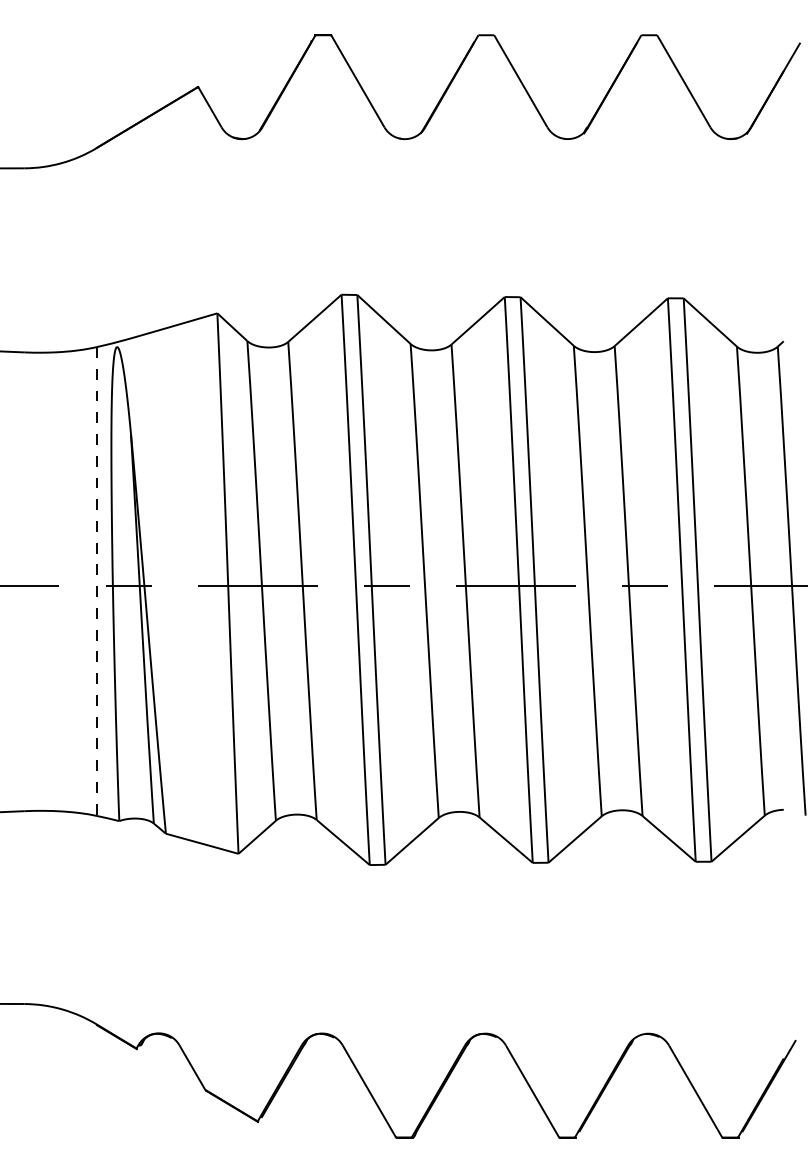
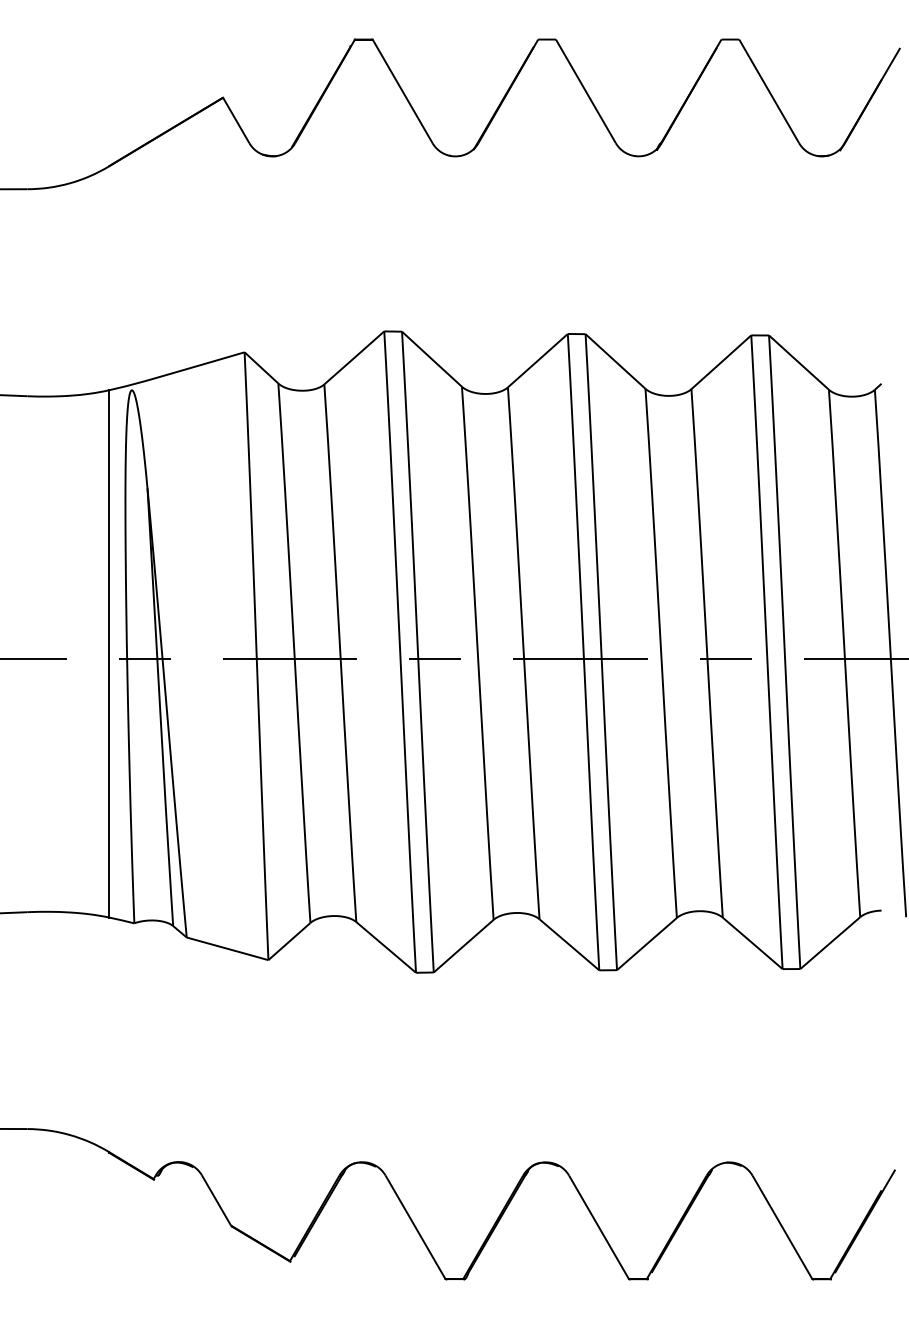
line: (97, 581) -> (109, 653), dashed -> solid

